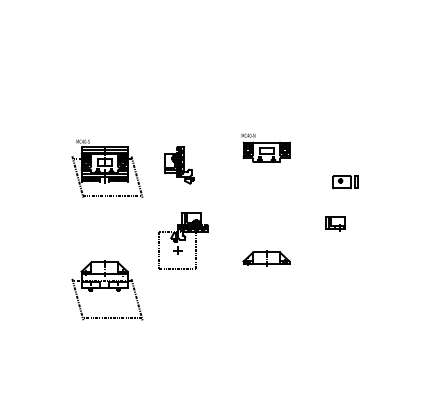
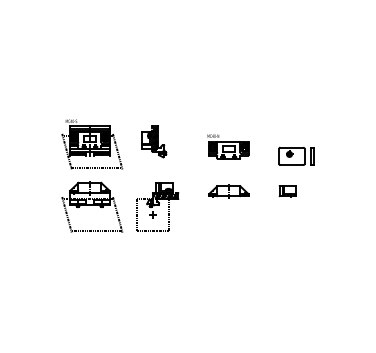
part: (266, 147) -> (228, 146), moved
part: (345, 181) -> (296, 155), size x1.67
part: (266, 258) -> (228, 191), moved
part: (107, 289) -> (92, 206), moved

